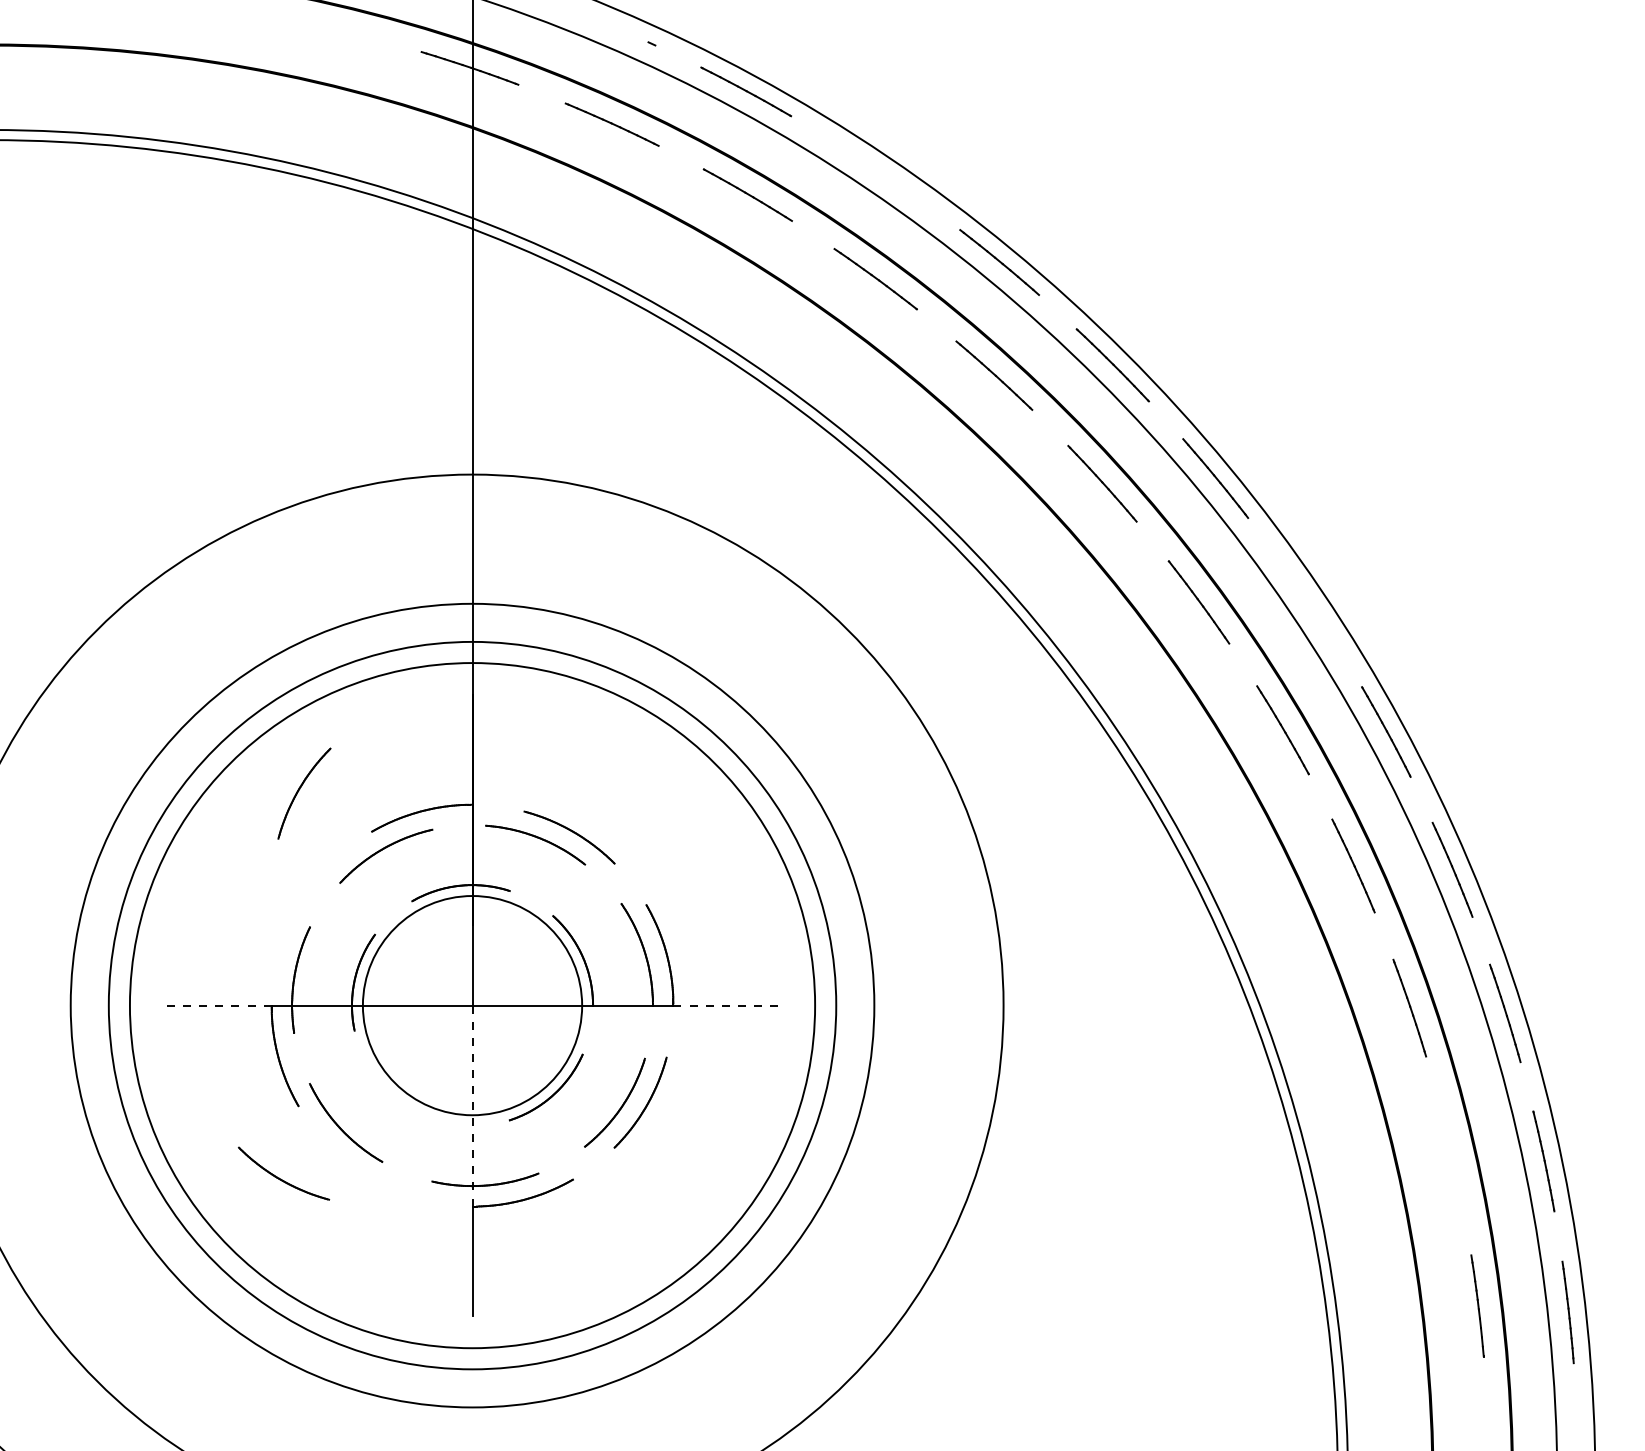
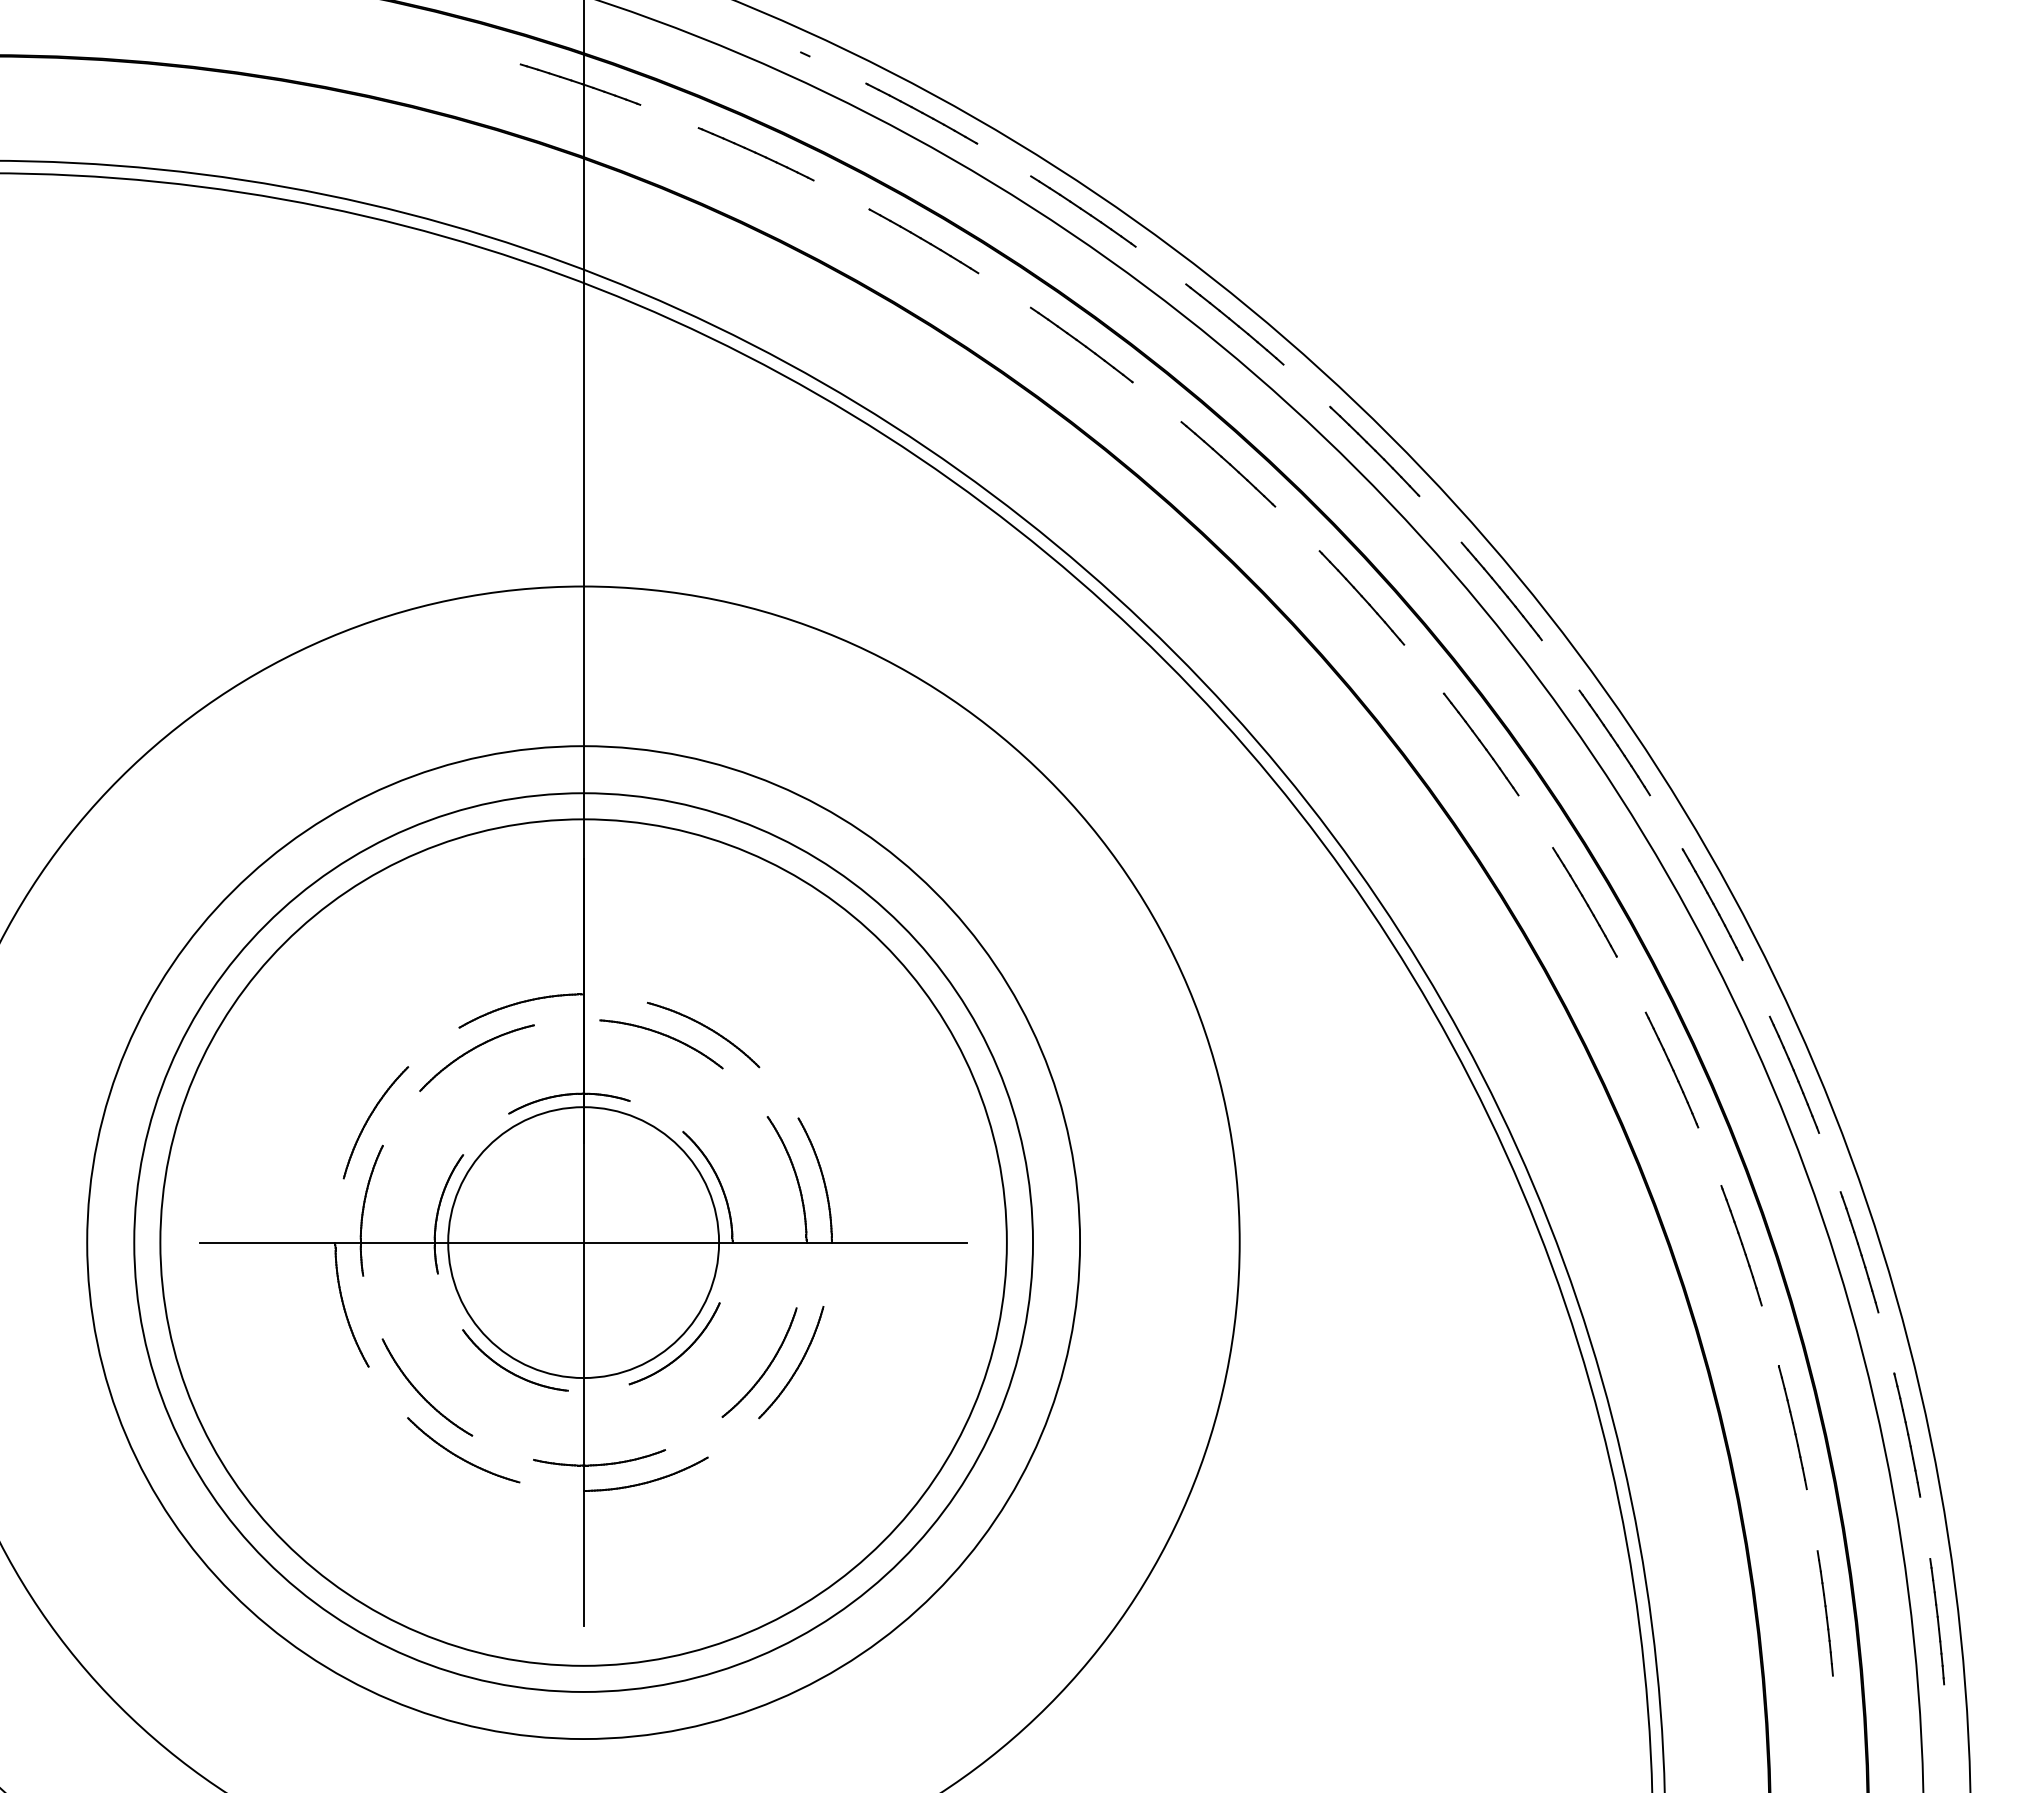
part: (877, 171) -> (1083, 211), added
line: (1306, 600) -> (1614, 742), added
part: (299, 791) -> (369, 1119), moved
line: (216, 1005) -> (267, 1242), dashed -> solid
line: (728, 1005) -> (899, 1242), dashed -> solid
line: (472, 1106) -> (583, 1367), dashed -> solid
part: (412, 1109) -> (509, 1370), added
part: (1450, 1155) -> (1792, 1427), added
part: (279, 1177) -> (458, 1455), moved

